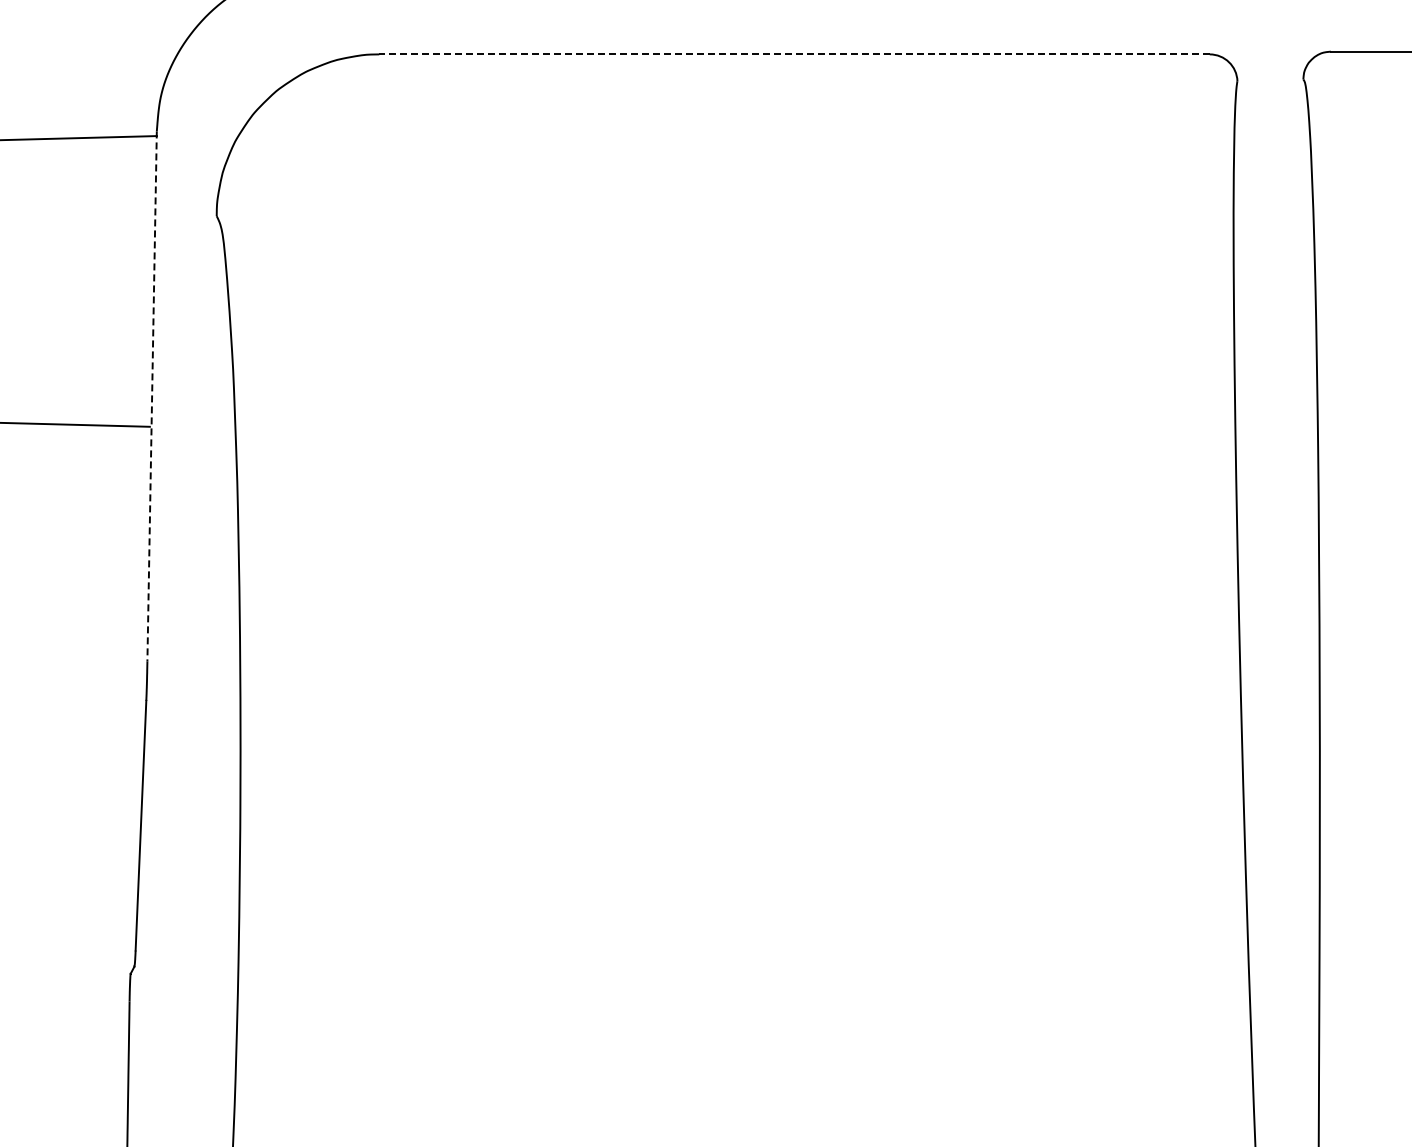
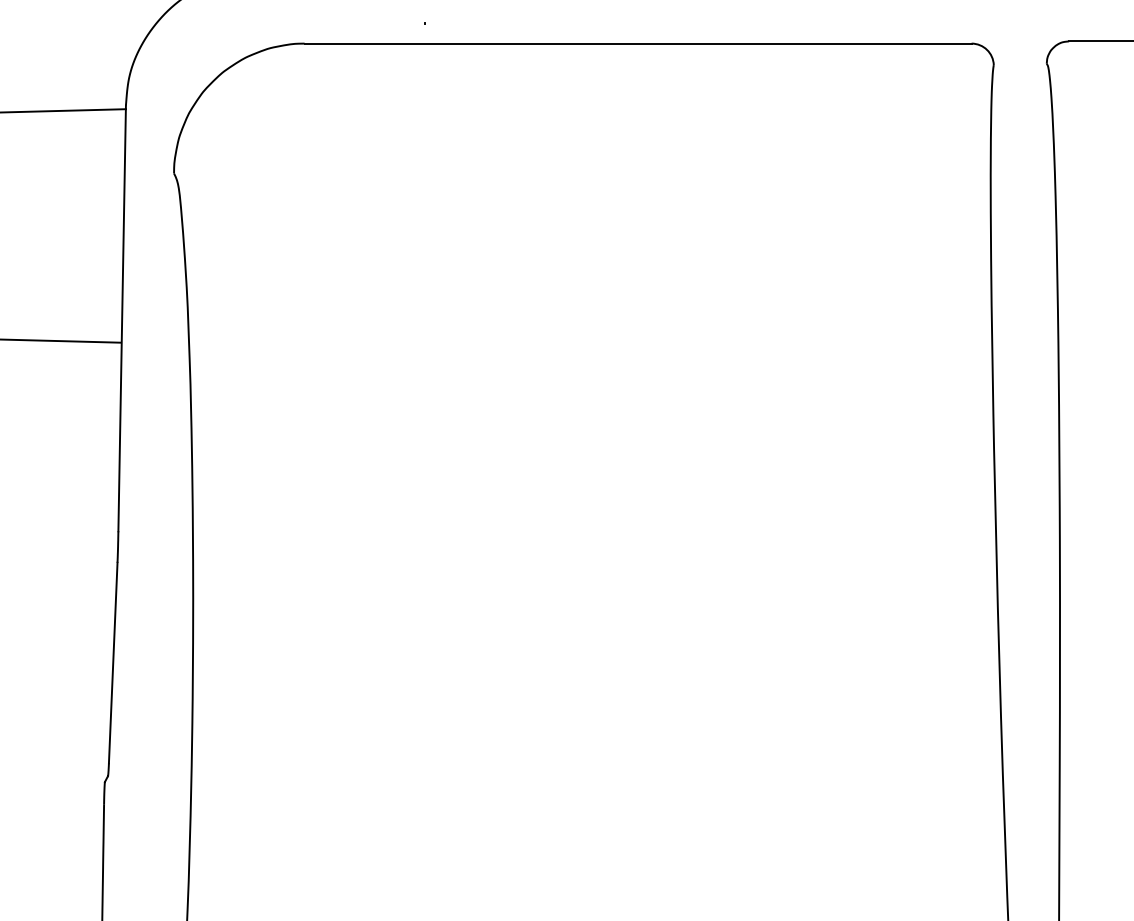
line: (794, 54) -> (638, 43), dashed -> solid
line: (152, 397) -> (122, 319), dashed -> solid

